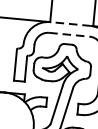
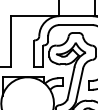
line: (71, 24) -> (76, 16), dashed -> solid
line: (70, 35) -> (76, 25), dashed -> solid

